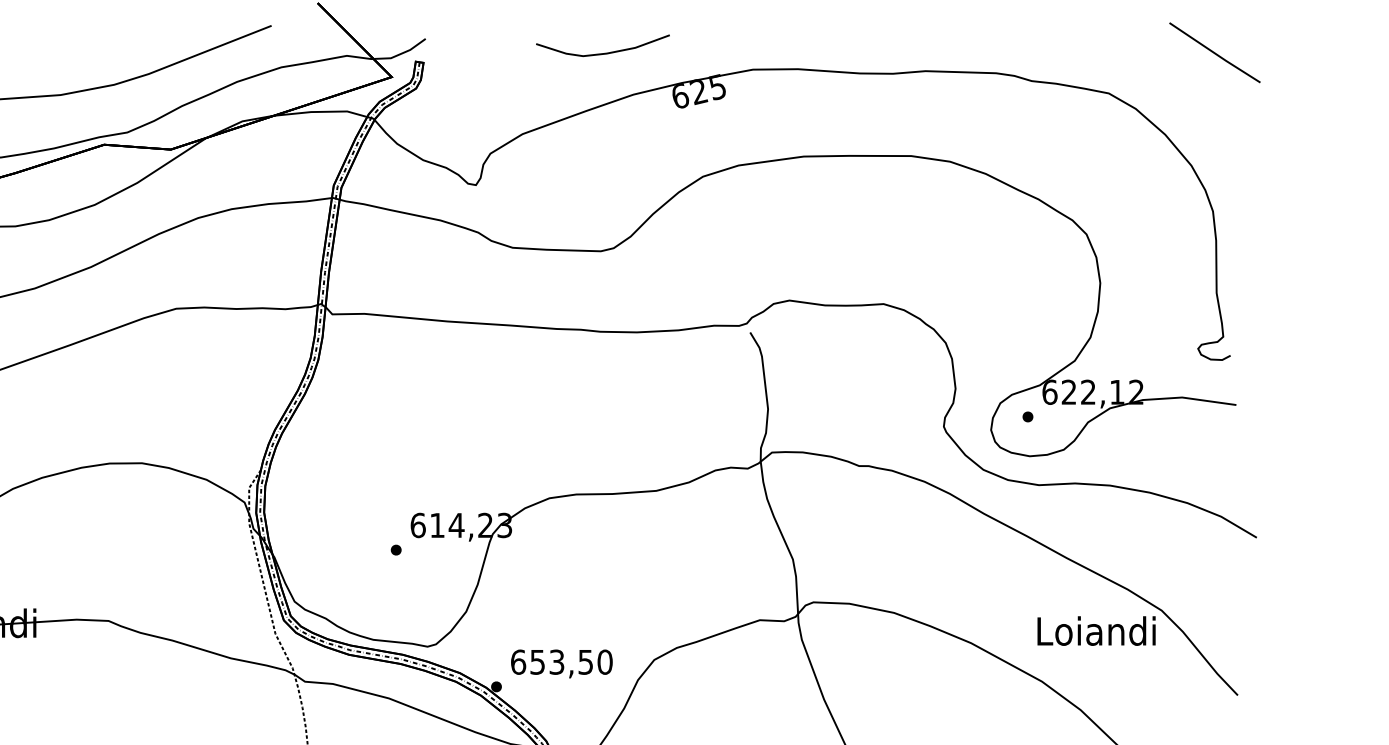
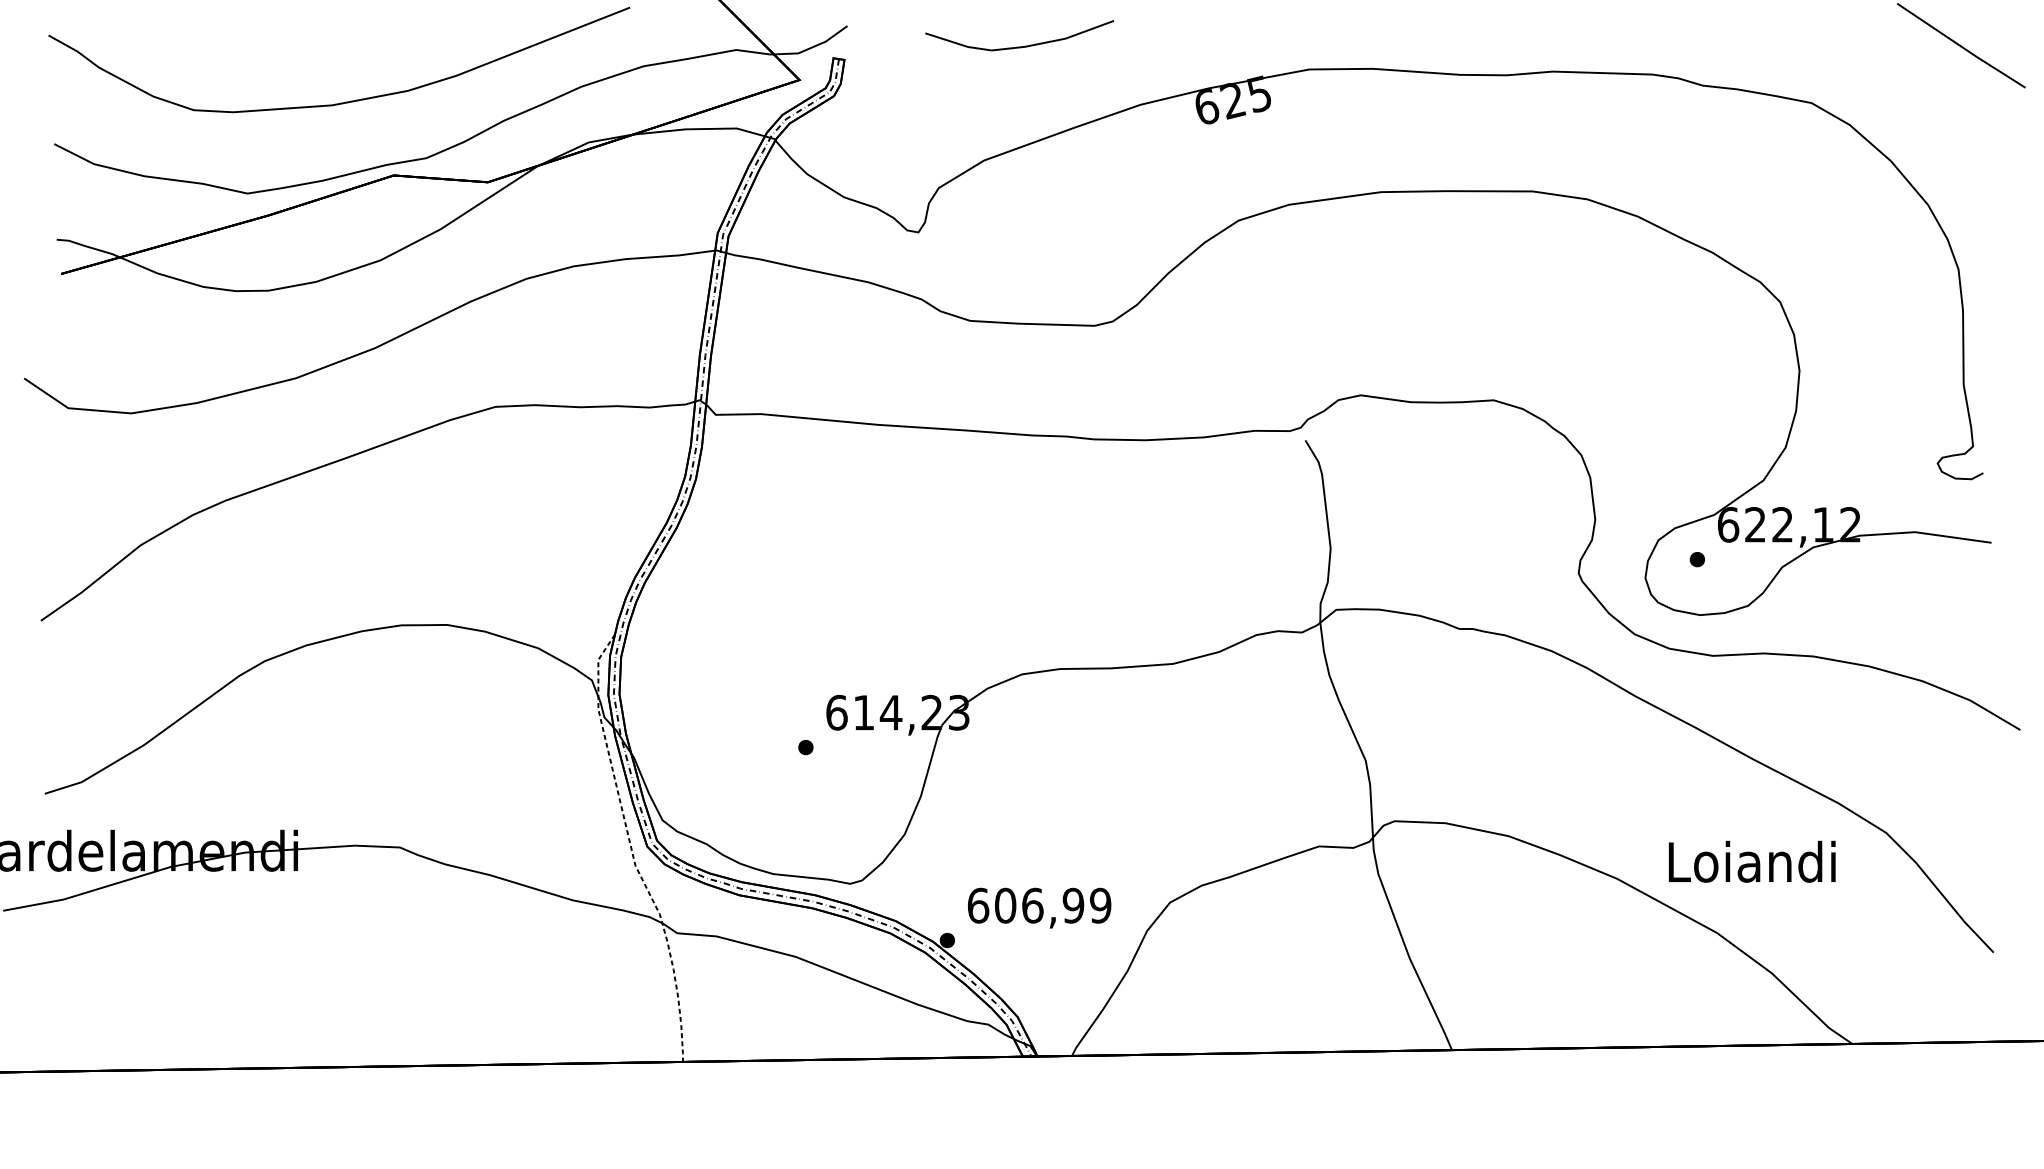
curve: (602, 53) -> (1019, 46), moved
text: (1096, 630) -> (1752, 861), moved
text: (571, 662) -> (1053, 905), 653,50 -> 606,99

